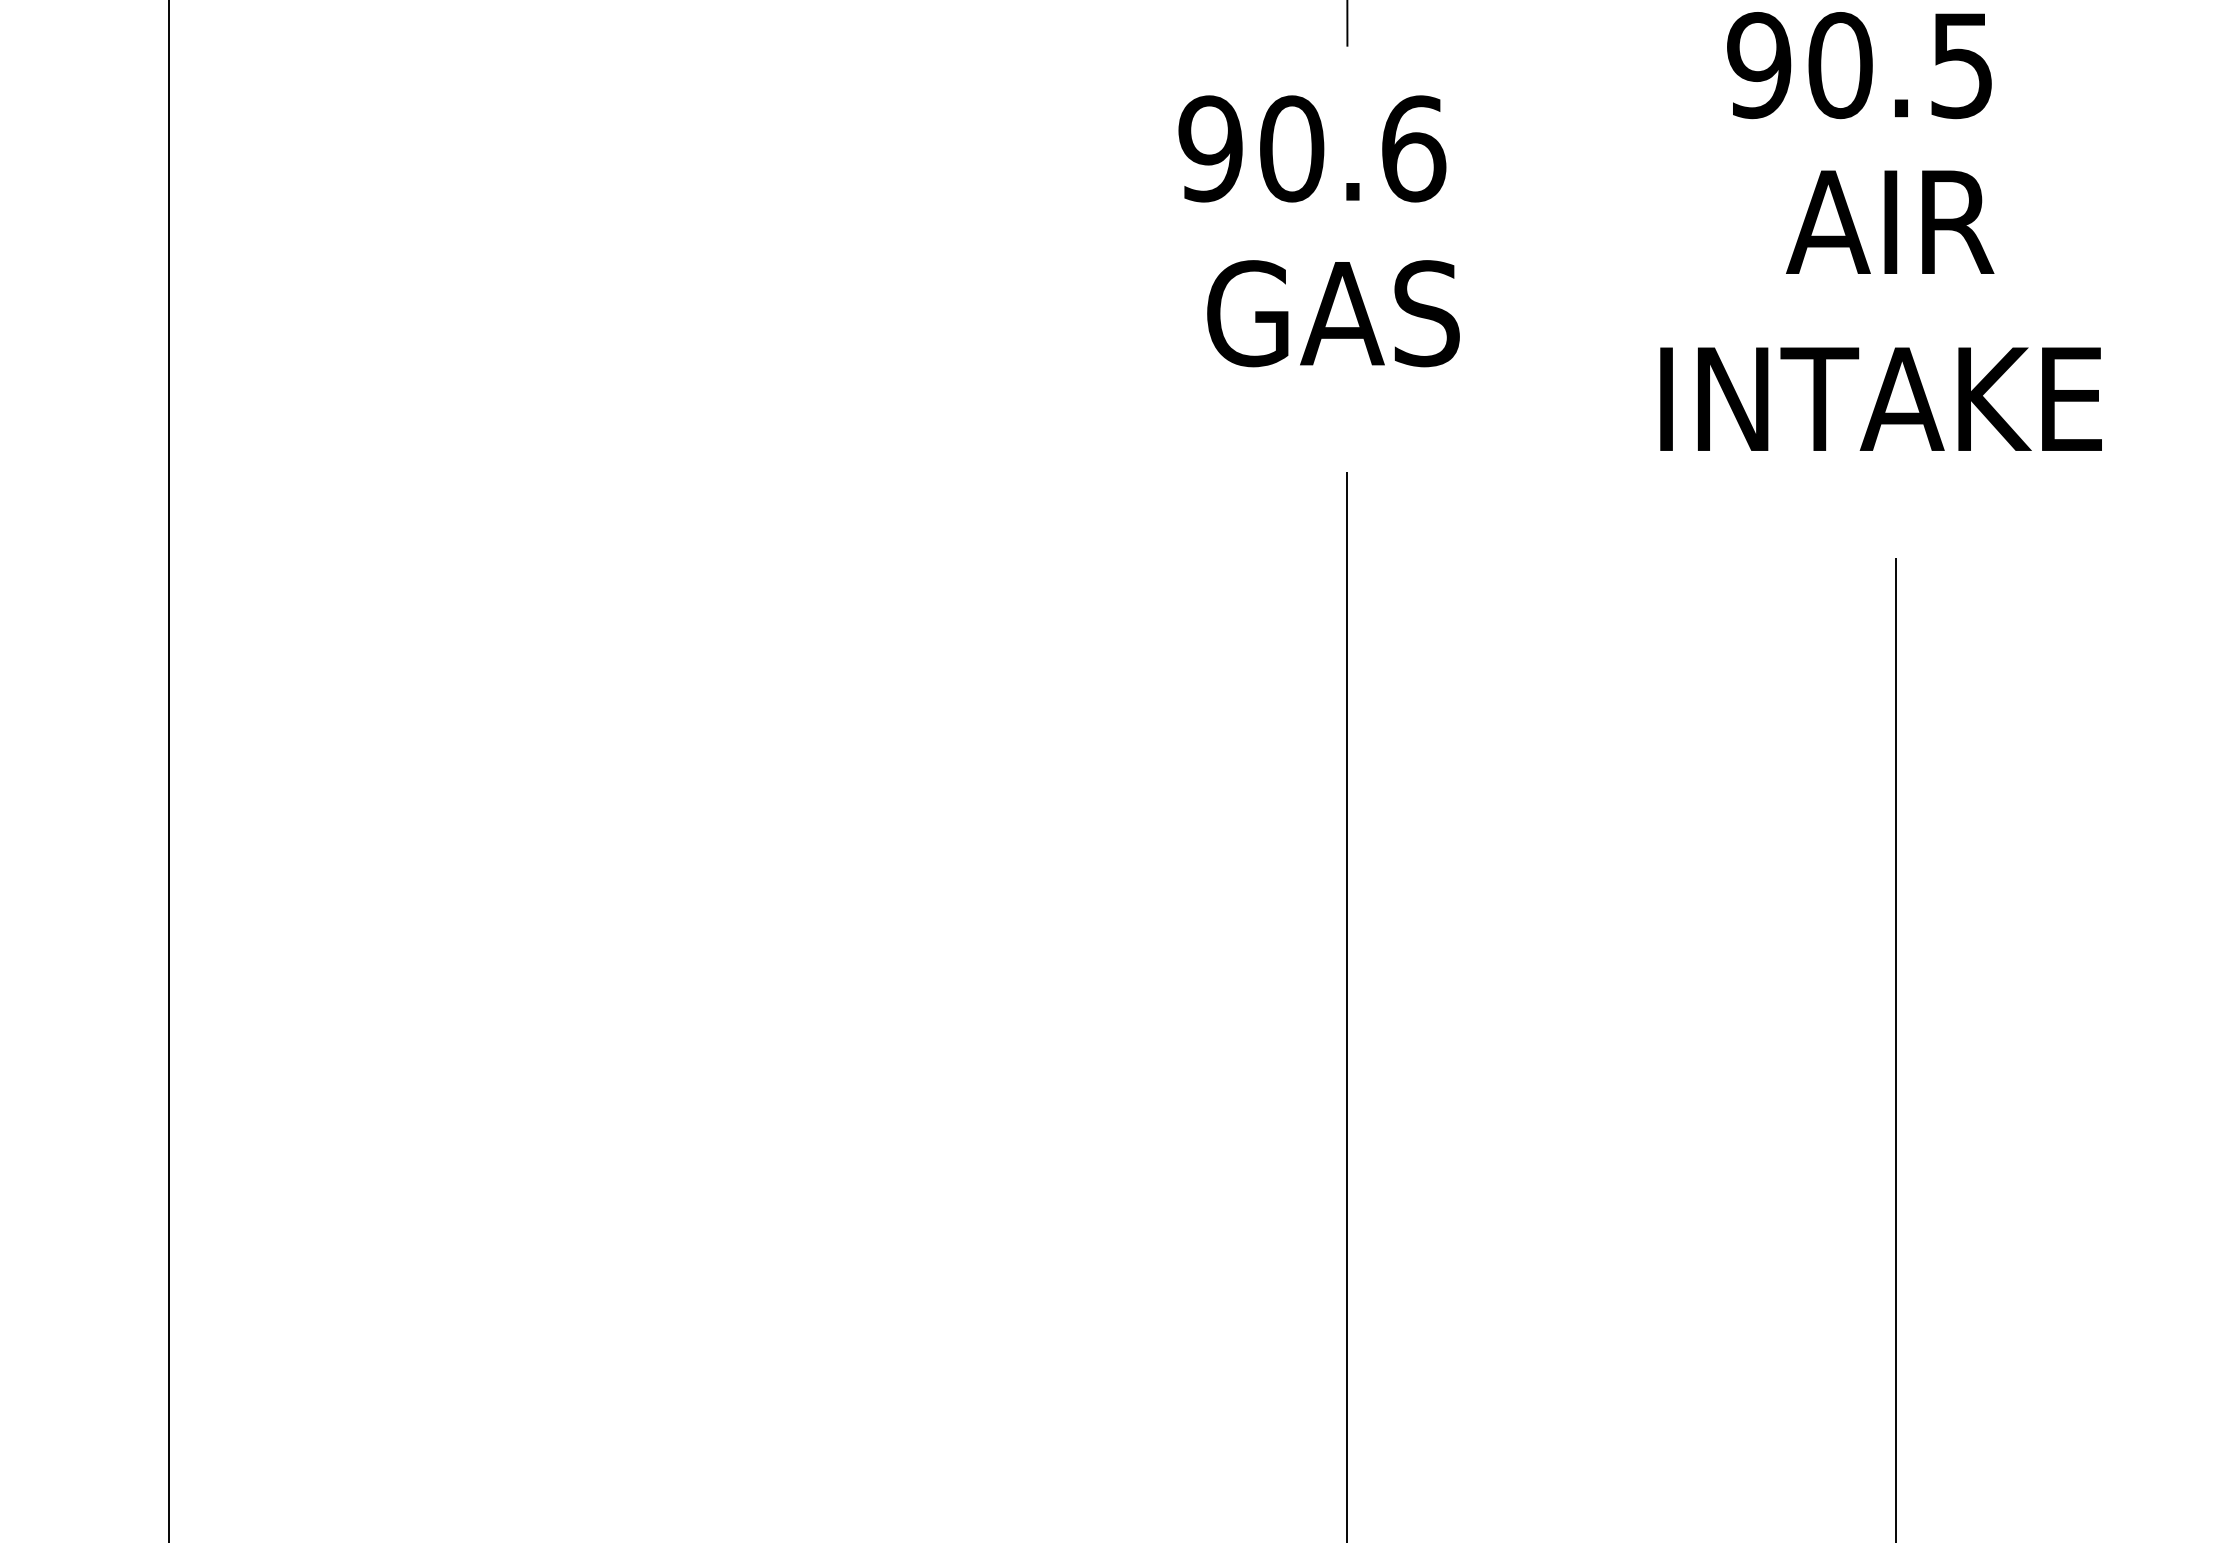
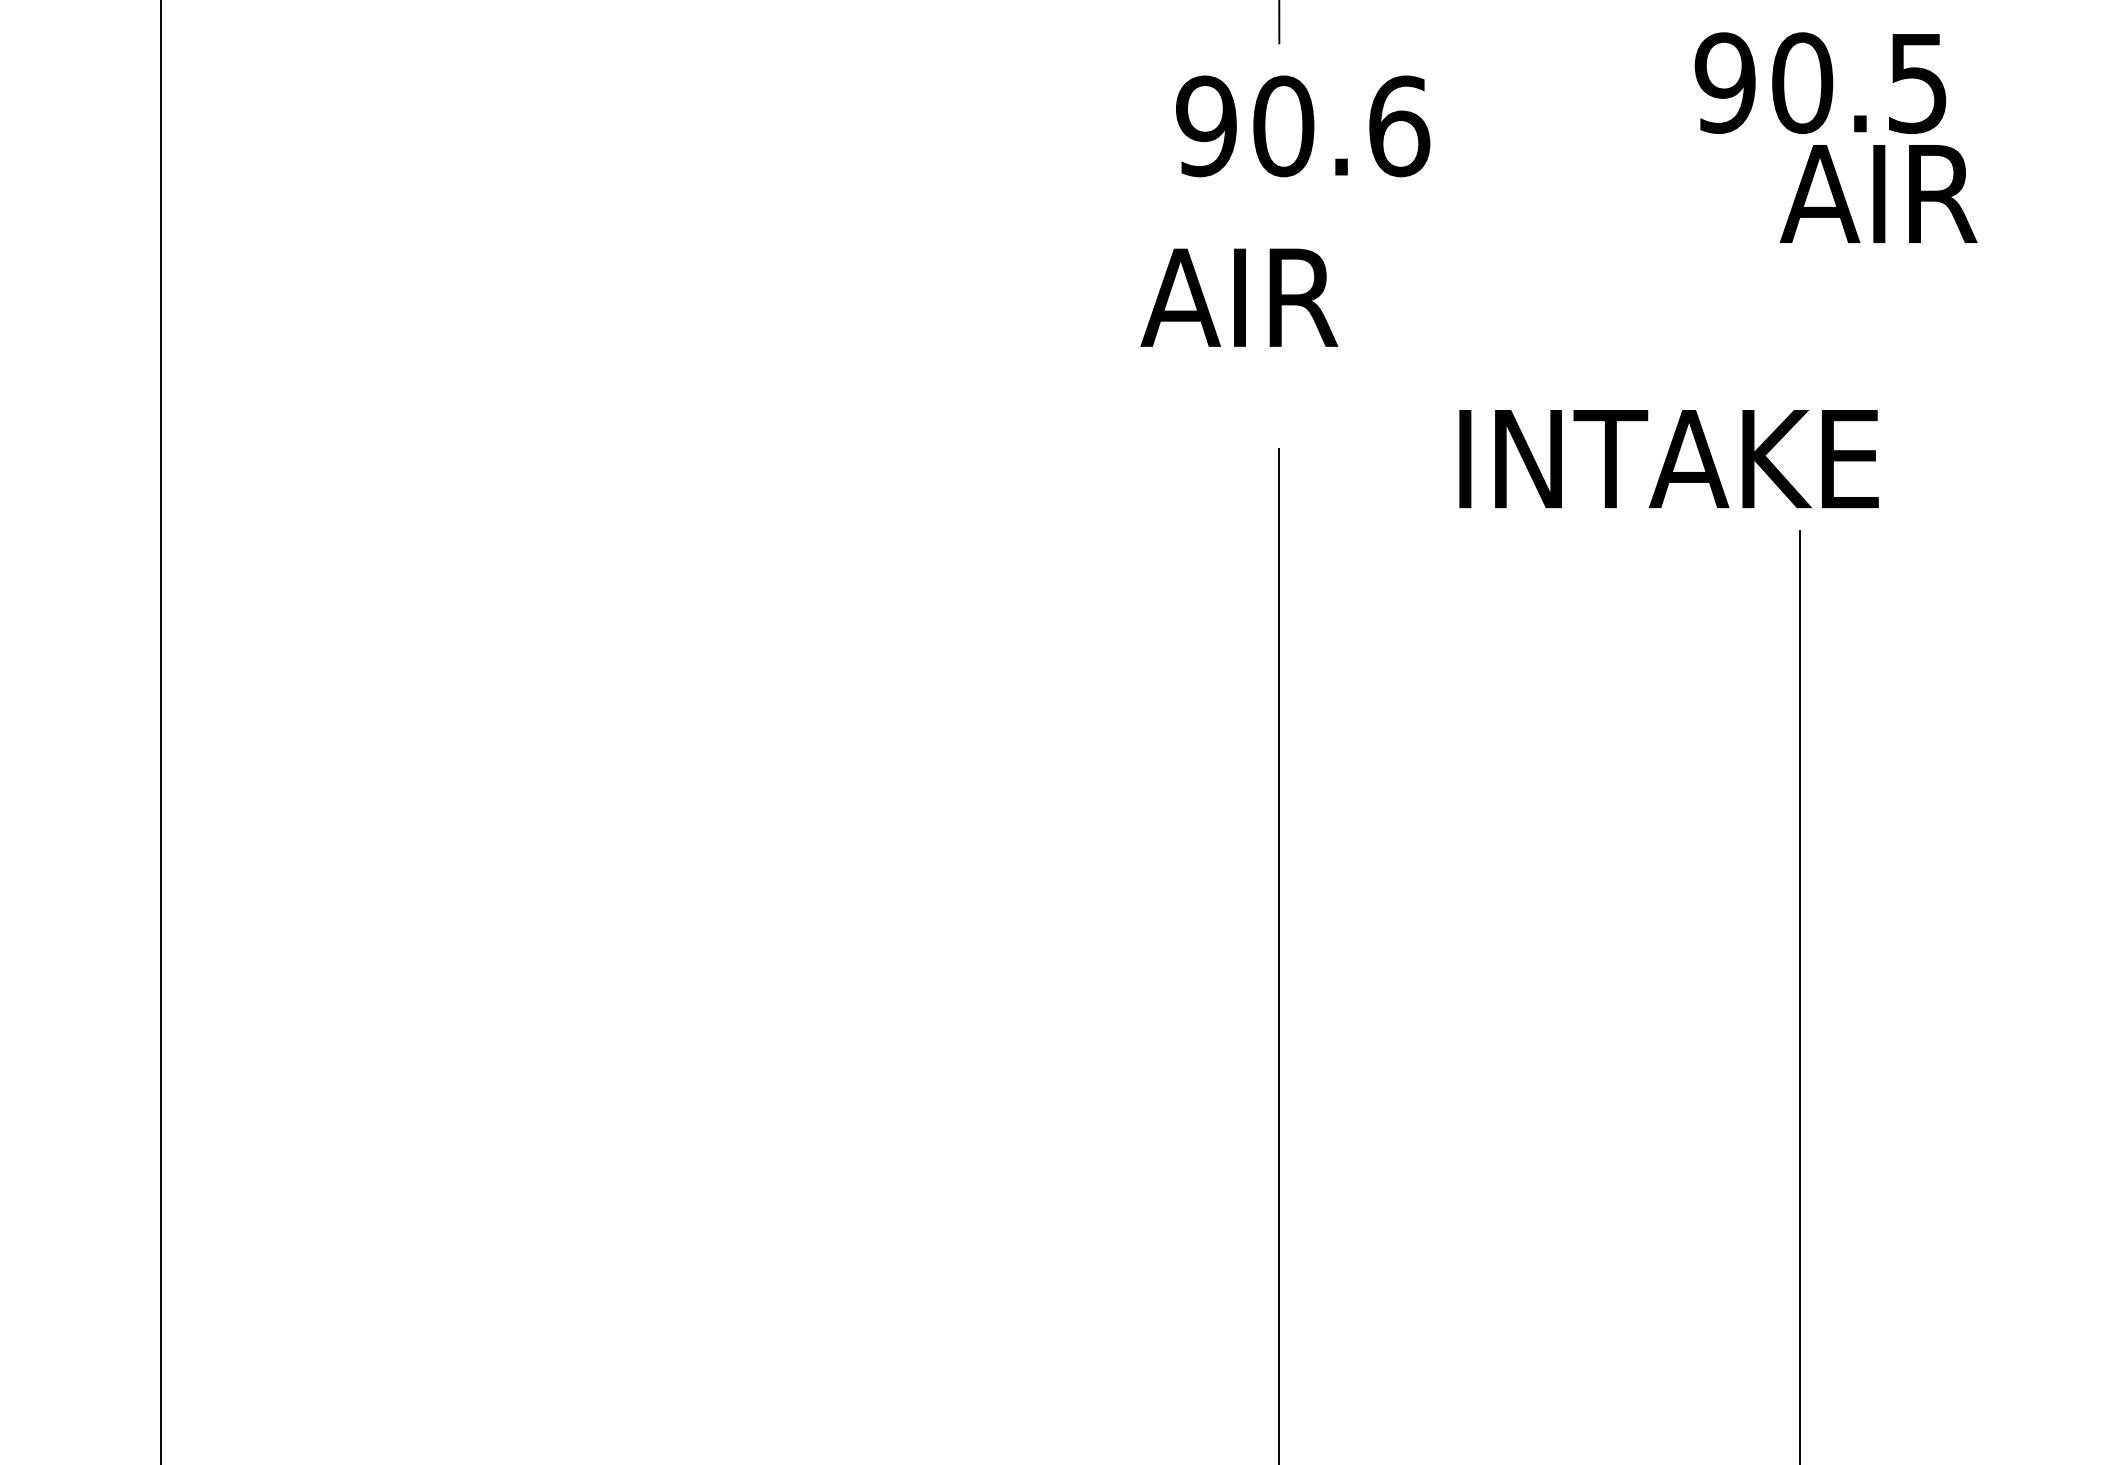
text: (1859, 64) -> (1820, 82), moved
text: (1312, 149) -> (1303, 126), moved
text: (1889, 221) -> (1878, 193), moved
text: (1330, 313) -> (1263, 297), GAS -> AIR
text: (1880, 399) -> (1668, 459), moved

